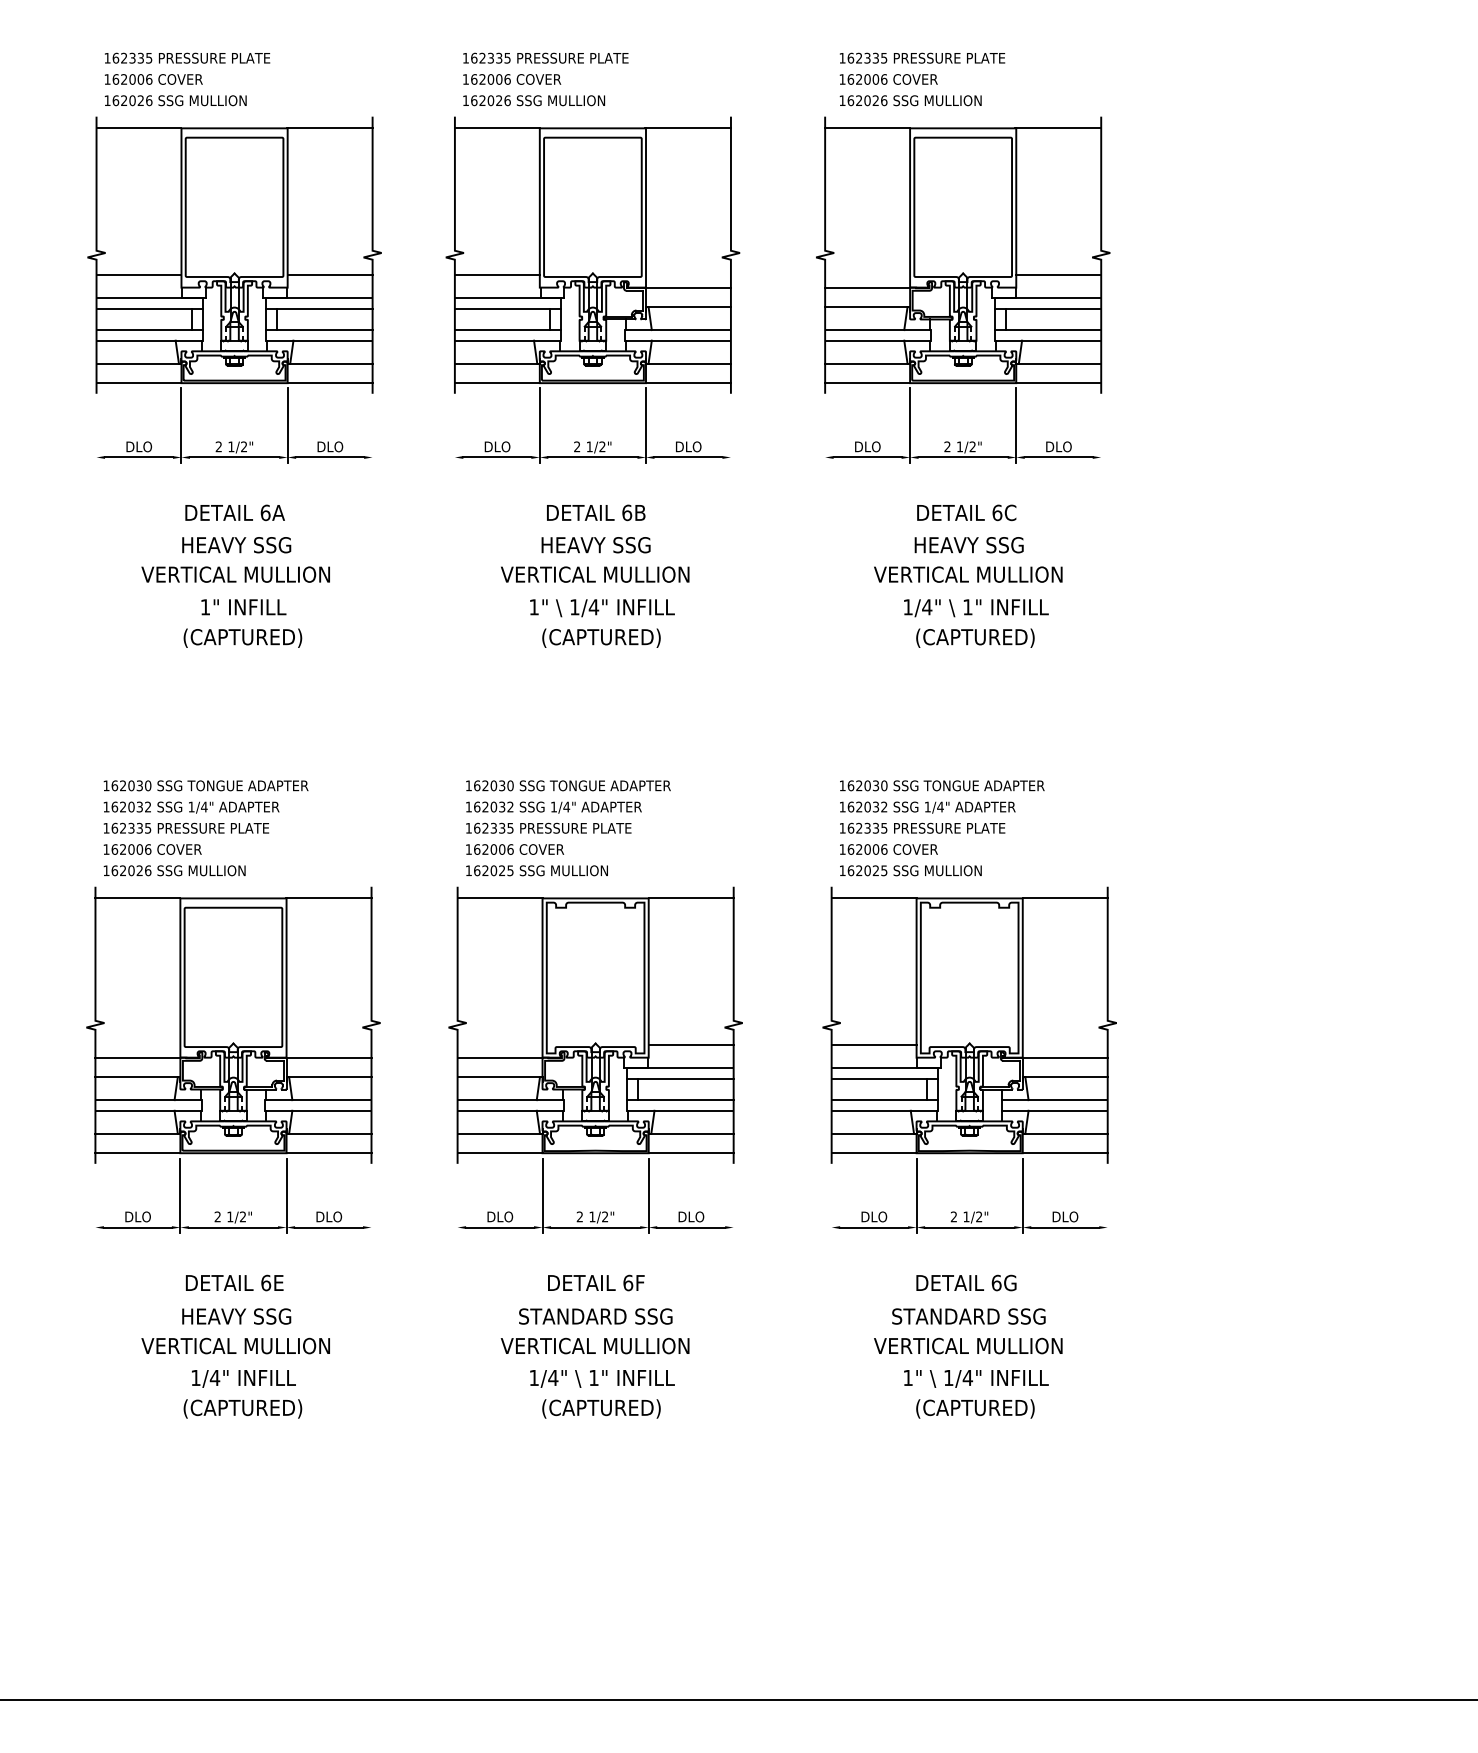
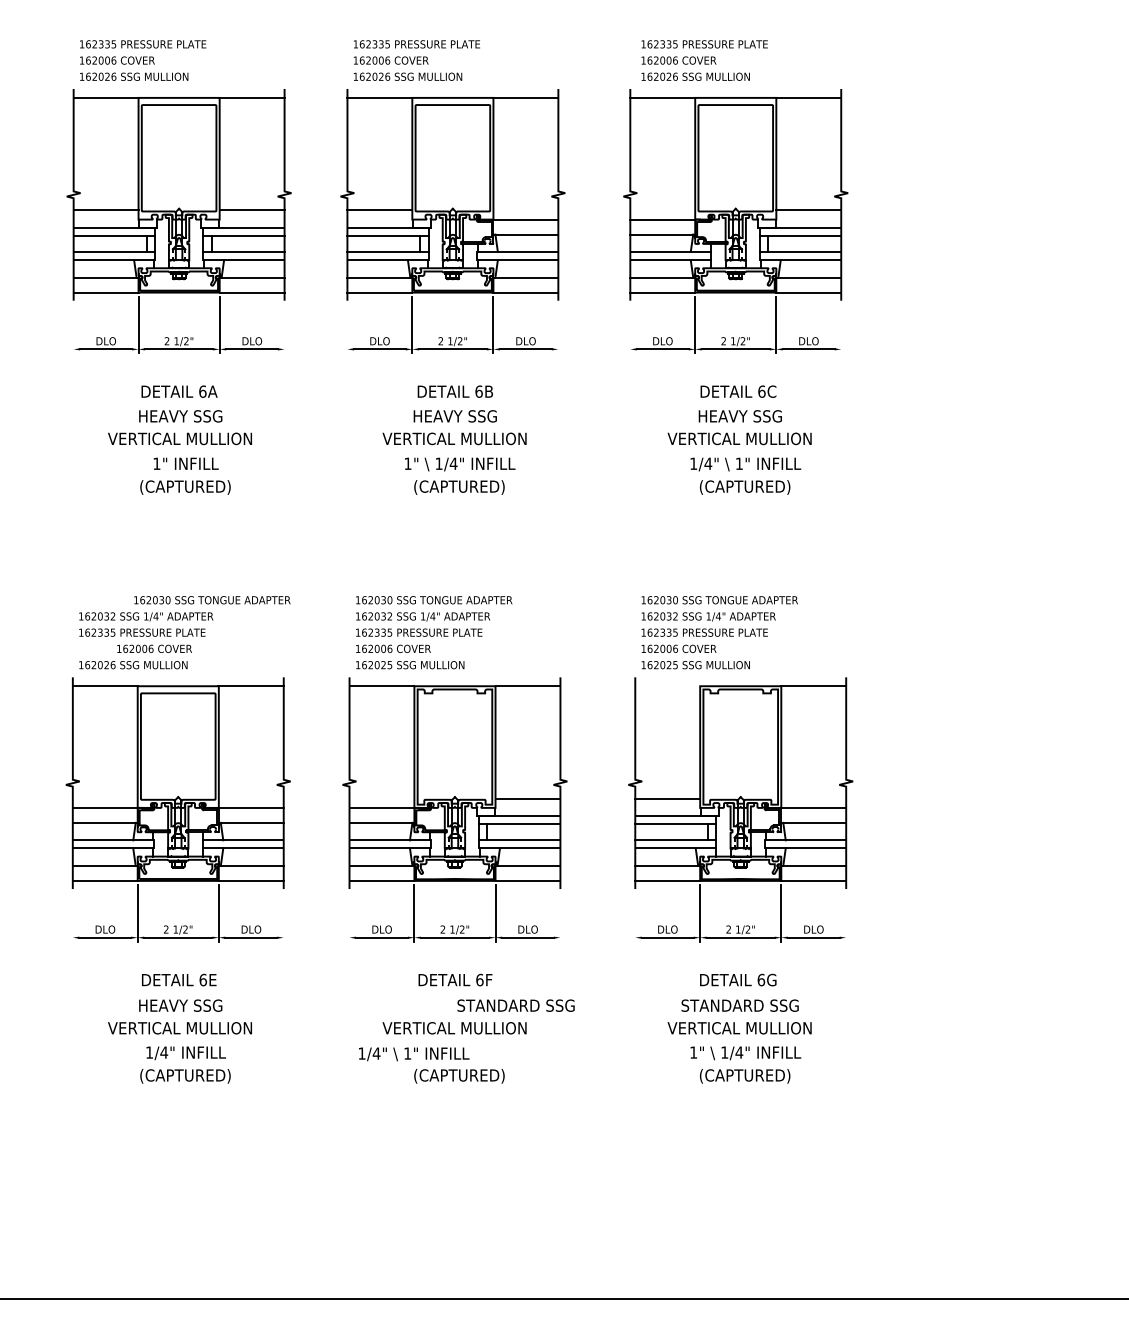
text: (206, 786) -> (212, 600), moved
text: (152, 849) -> (154, 648), moved
line: (873, 898) -> (667, 686), removed
text: (595, 1316) -> (515, 1005), moved
text: (602, 1379) -> (414, 1054), moved

